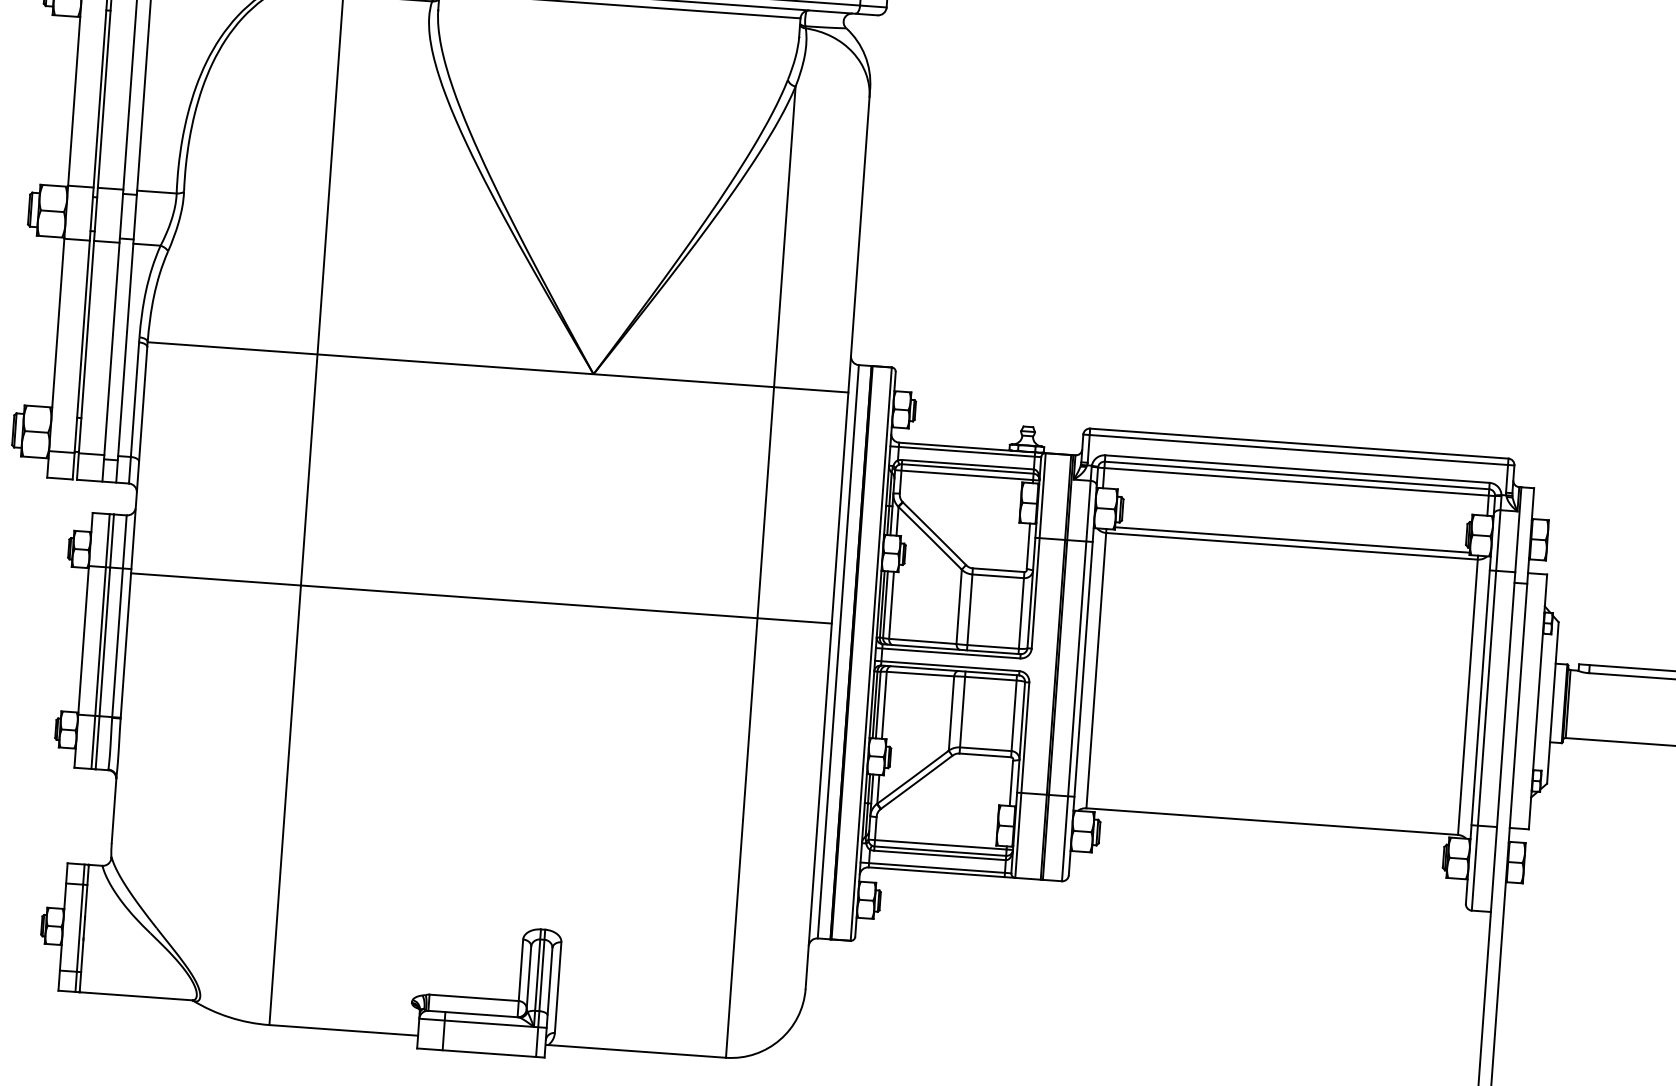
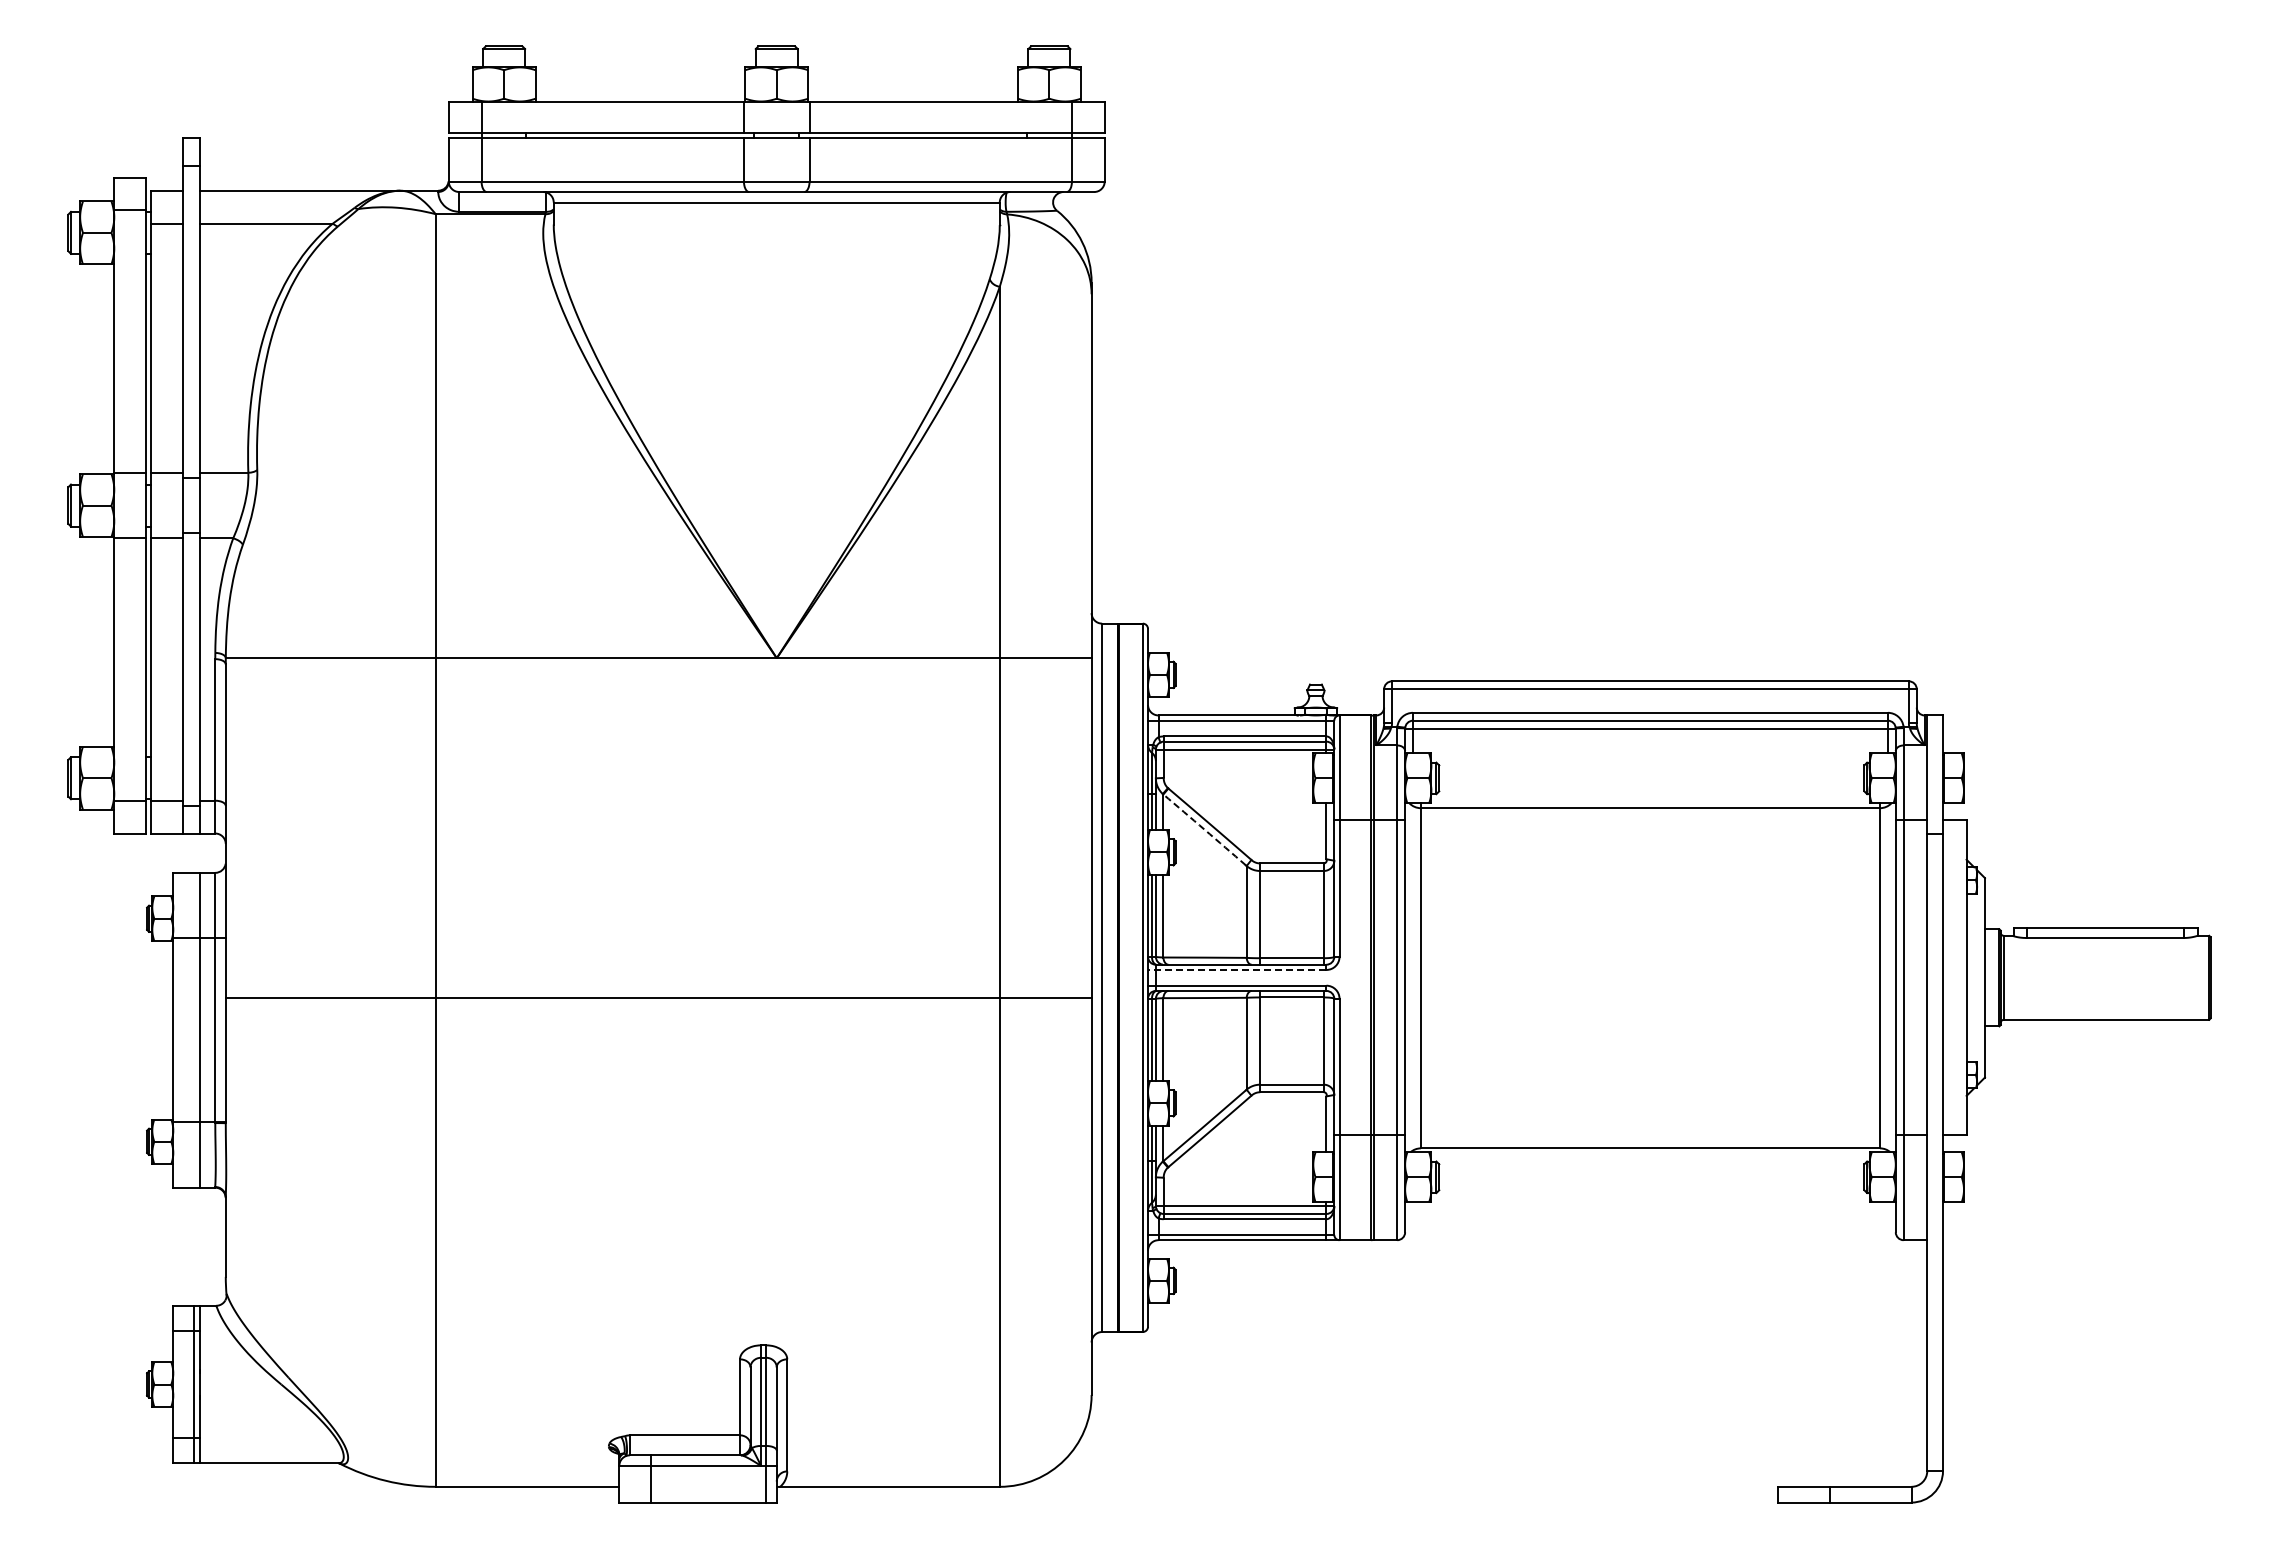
arc: (929, 537) -> (1204, 829), solid -> dashed
line: (1292, 540) -> (1650, 800), removed
line: (481, 598) -> (658, 997), moved
line: (100, 640) -> (194, 1029), removed
line: (947, 652) -> (1236, 969), solid -> dashed

